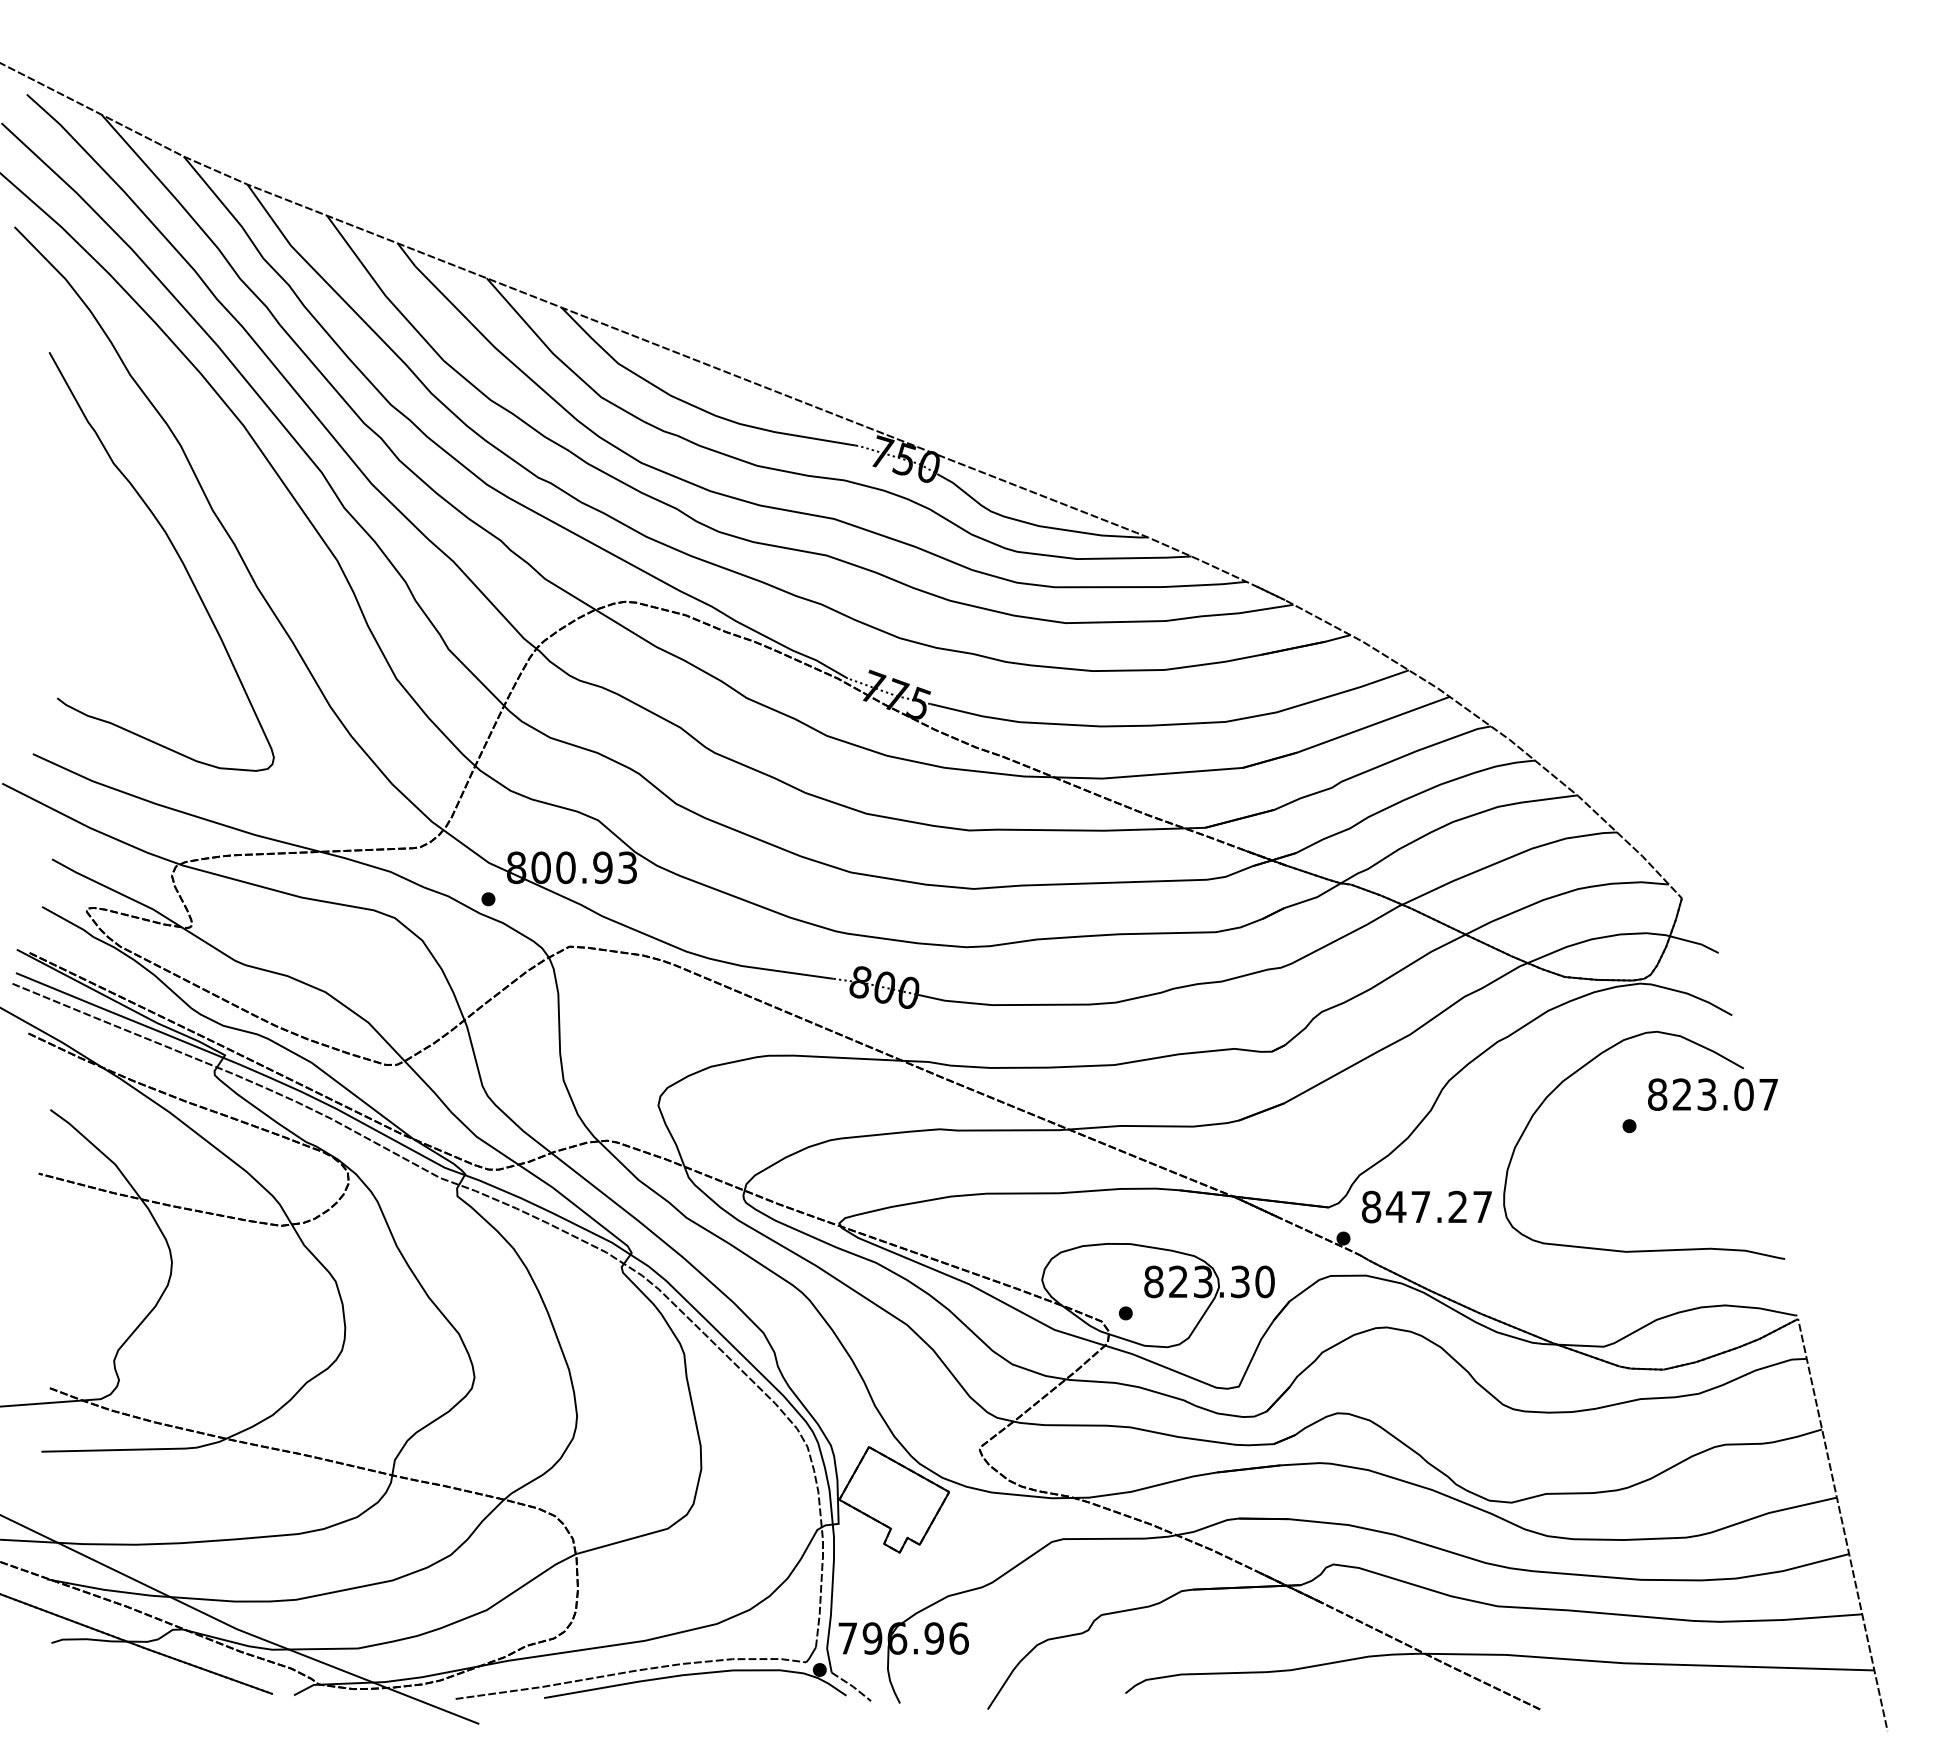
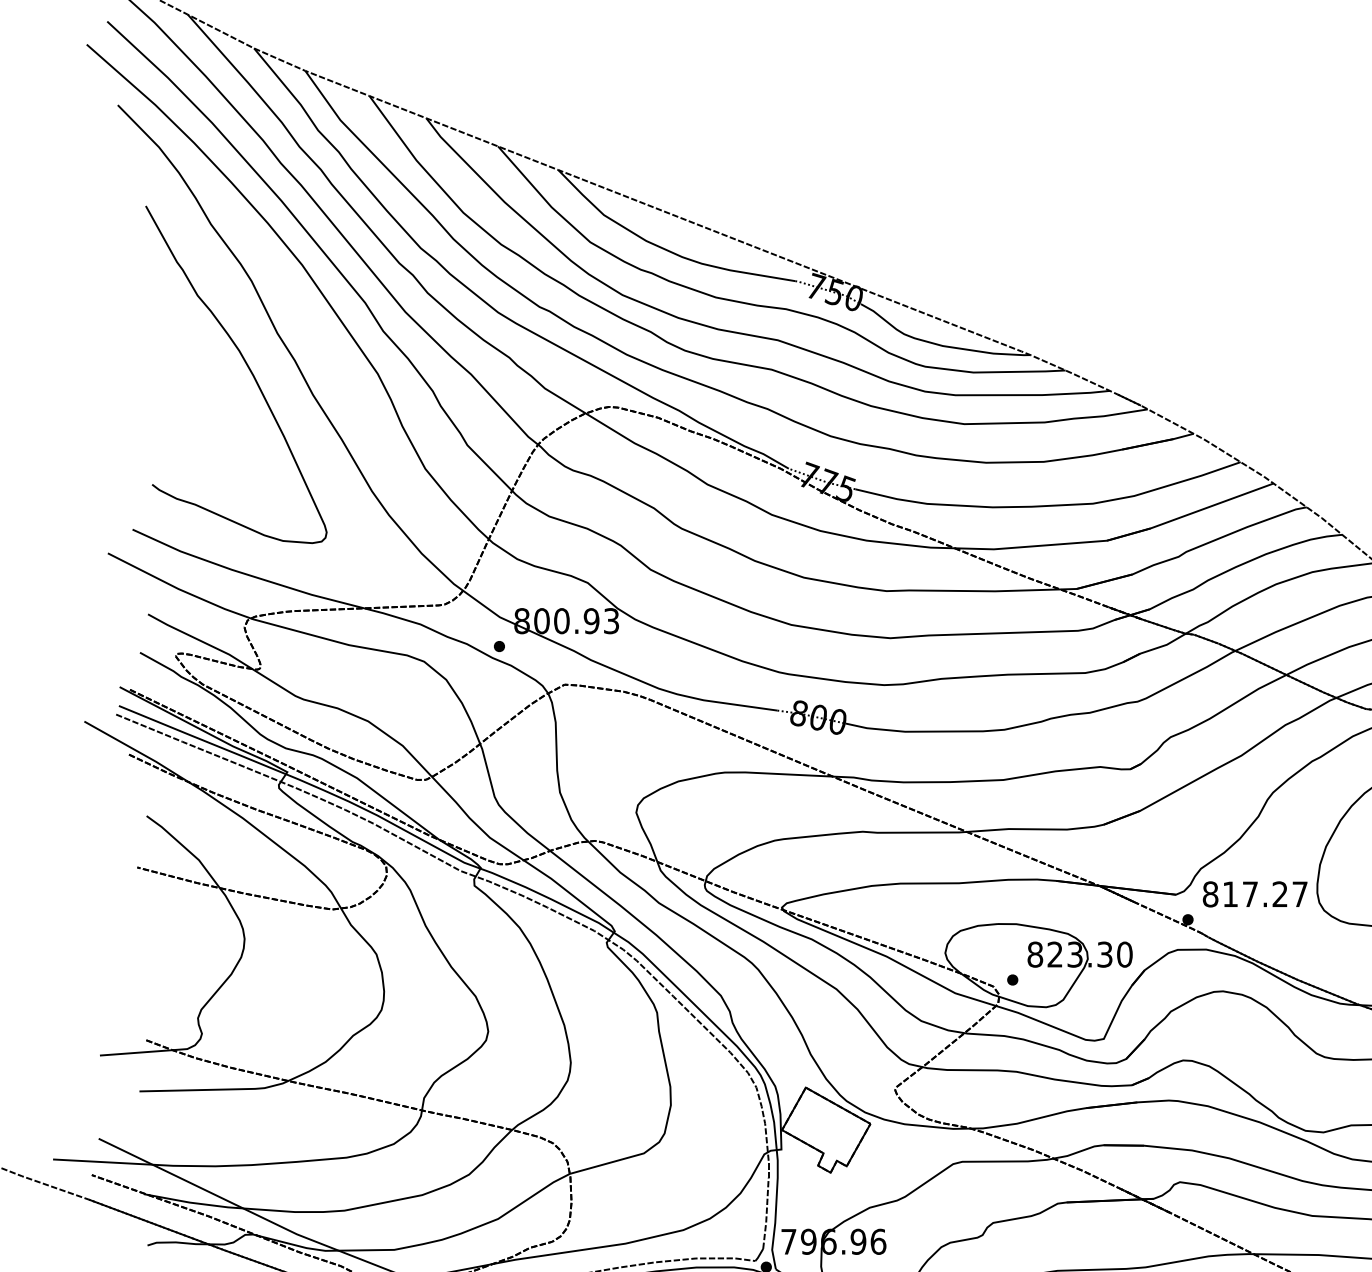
text: (1395, 1206) -> (1229, 893), 847.27 -> 817.27

